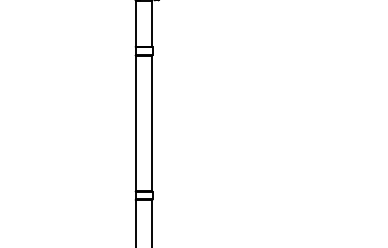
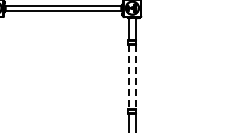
line: (136, 124) -> (128, 77), solid -> dashed
line: (150, 124) -> (135, 77), solid -> dashed

